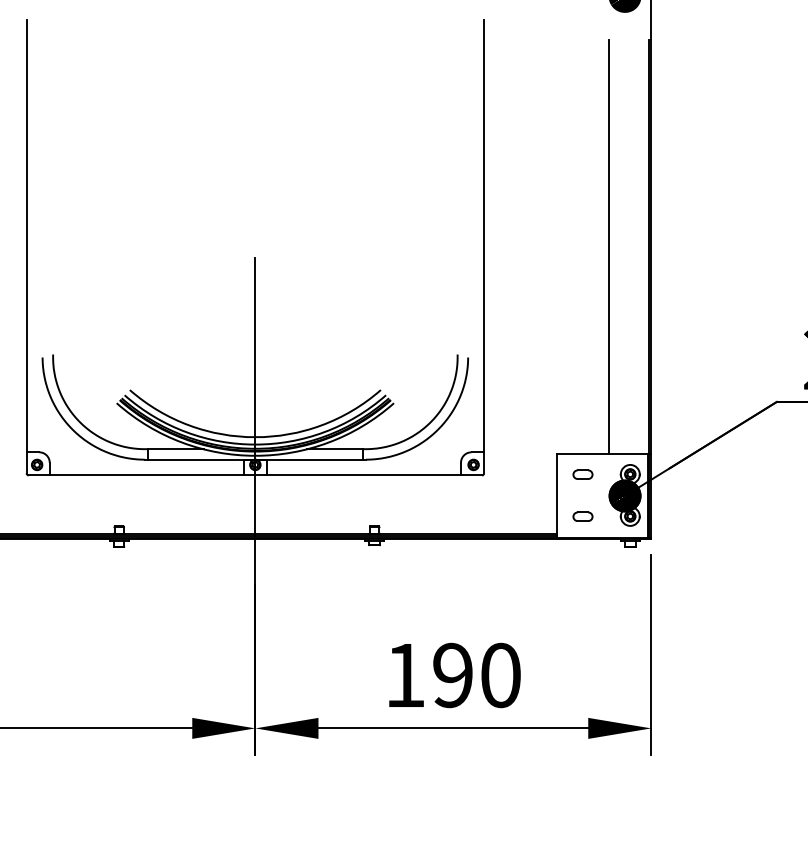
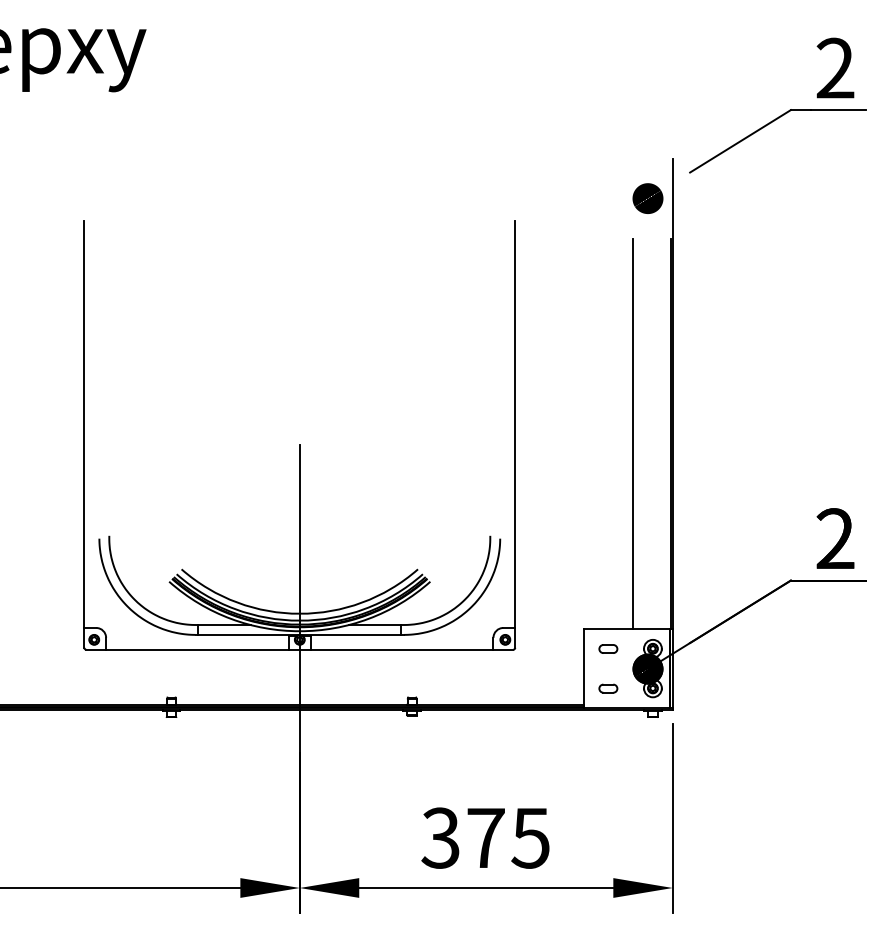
text: (452, 674) -> (485, 837), 190 -> 375

